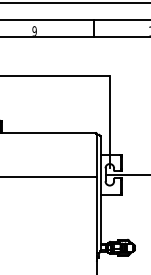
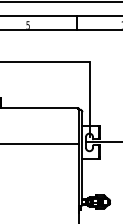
text: (34, 30) -> (28, 24), 9 -> 5

